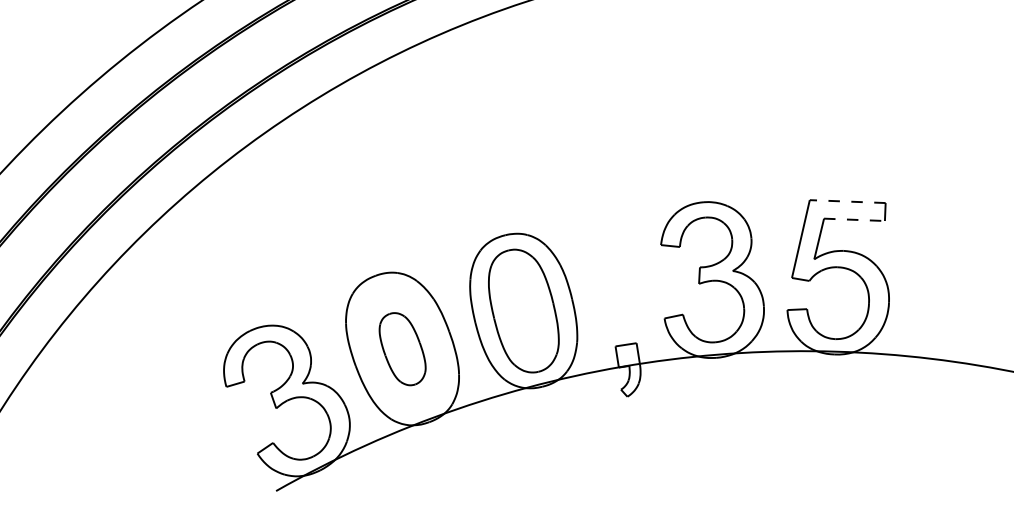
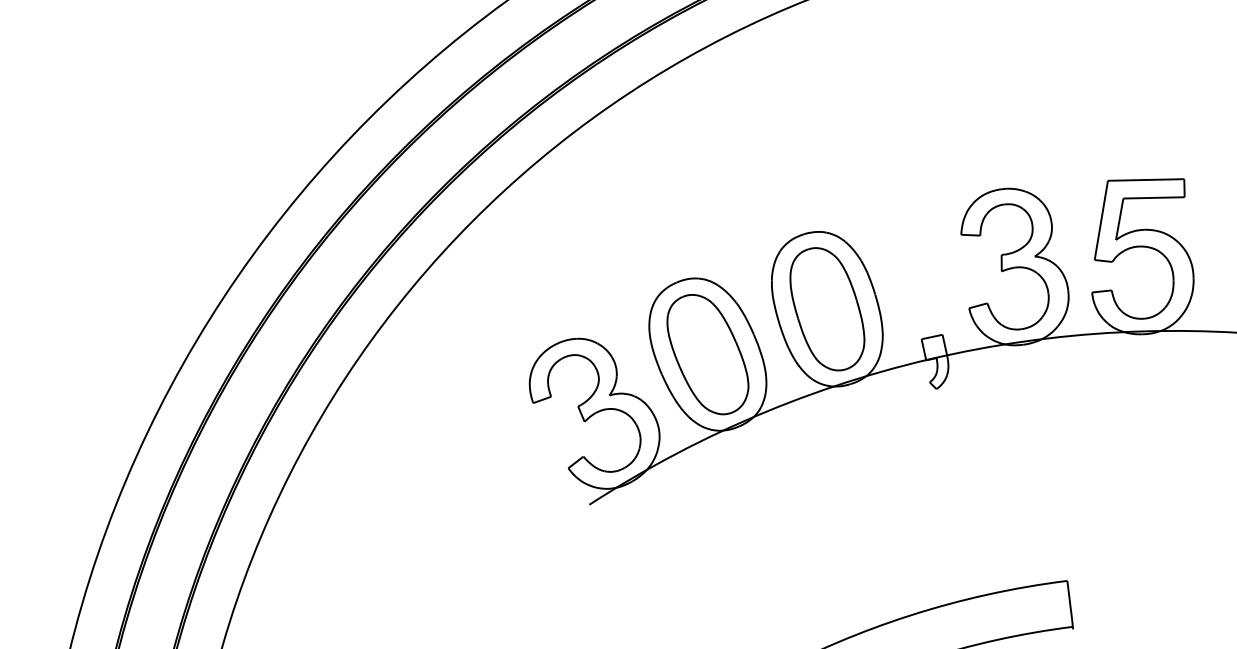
line: (847, 202) -> (1145, 180), dashed -> solid
line: (854, 219) -> (1154, 197), dashed -> solid
part: (402, 348) -> (707, 354), size x1.67

